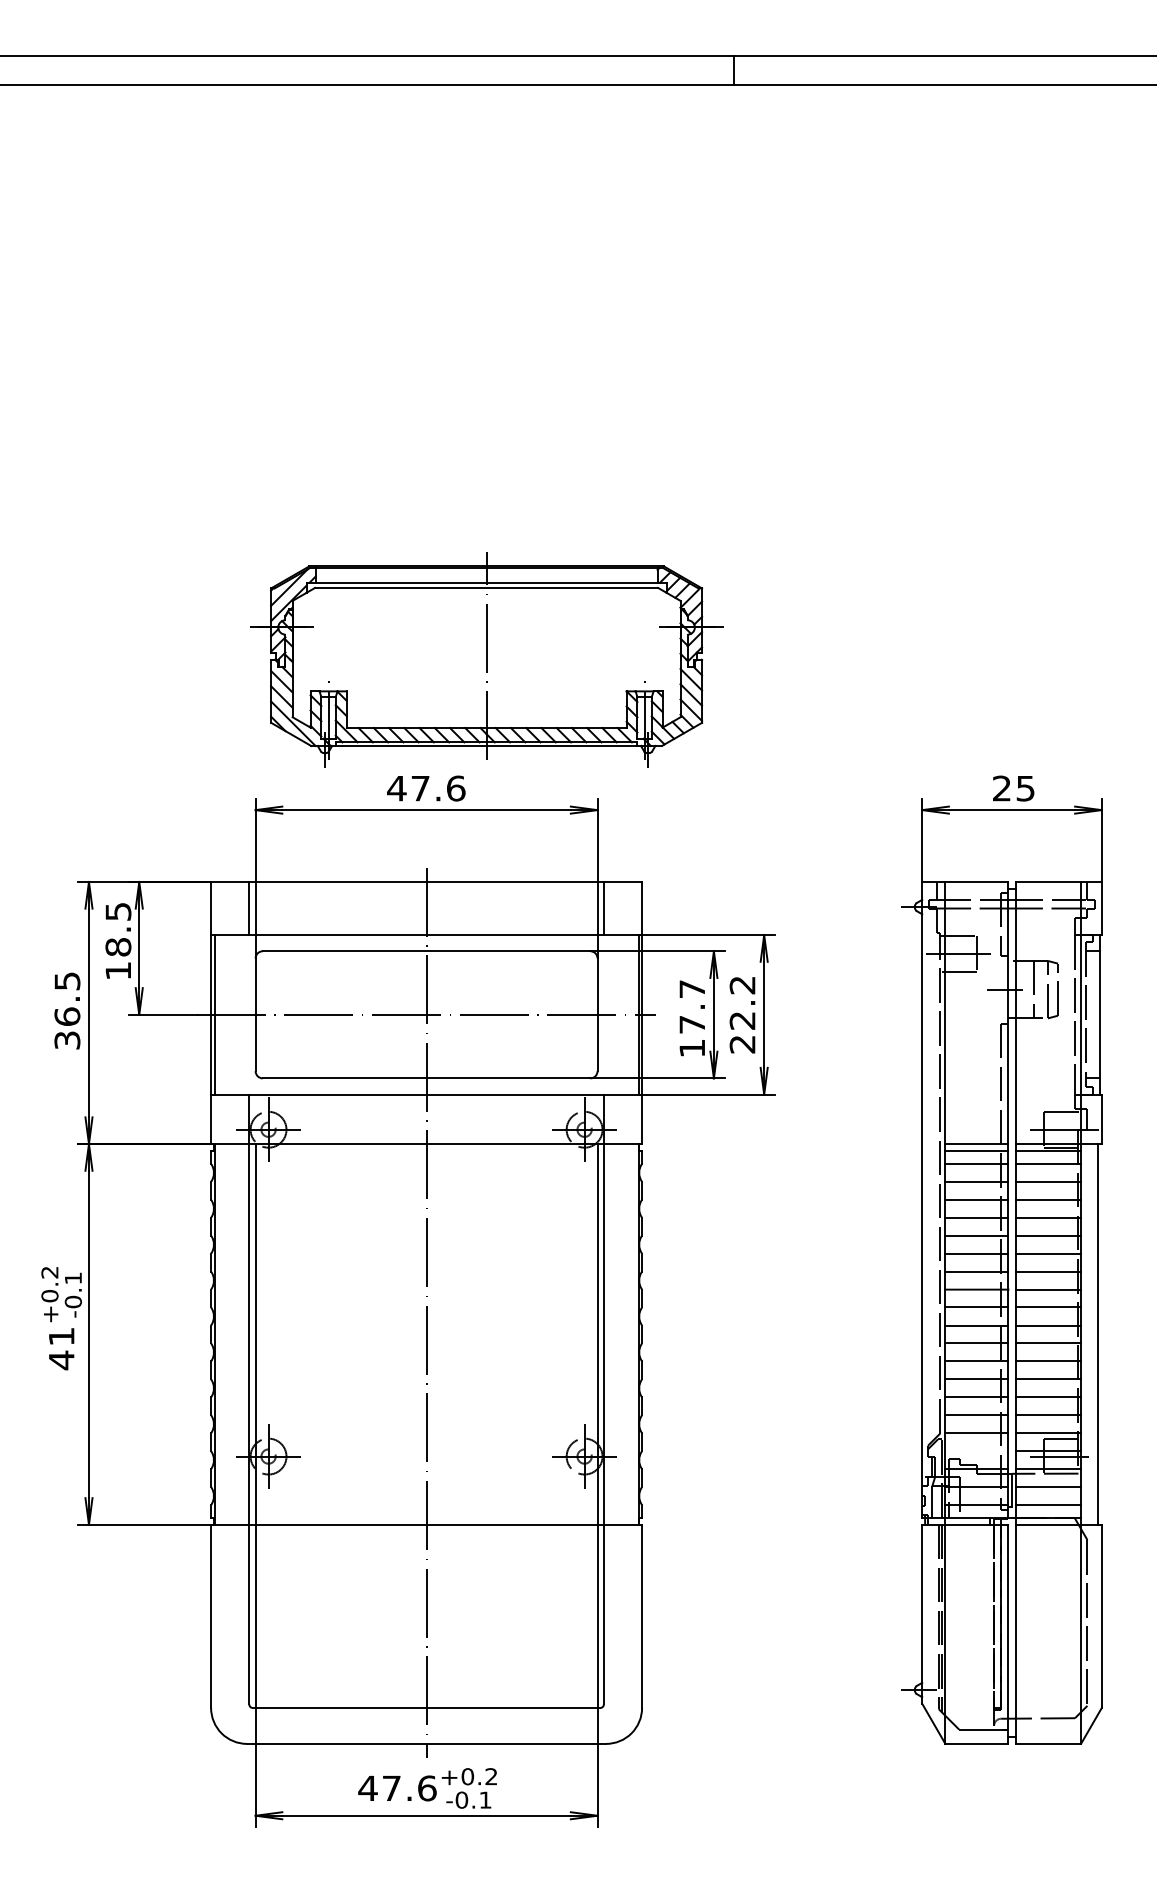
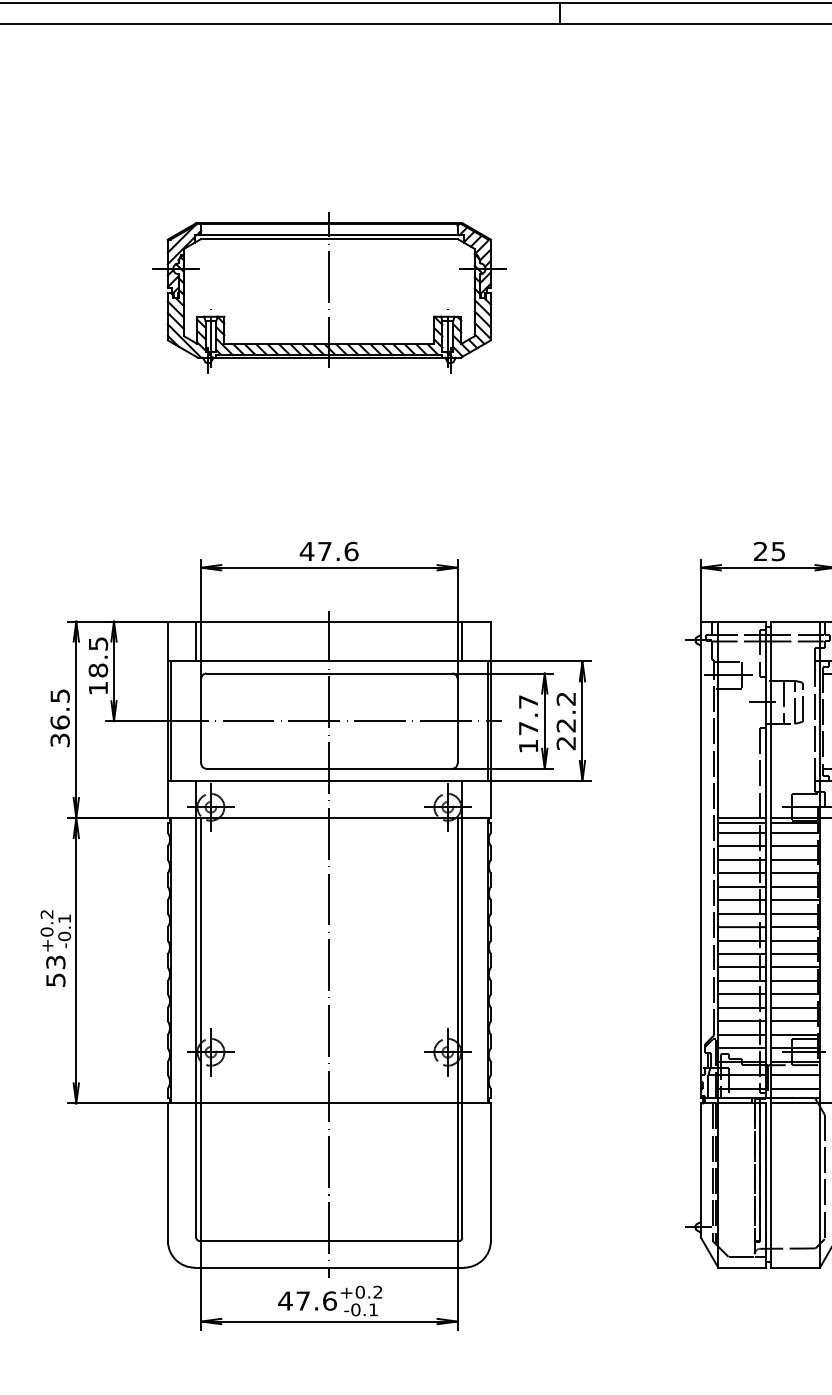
part: (486, 659) -> (329, 292), moved
text: (61, 1348) -> (55, 971), 41 -> 53
line: (976, 1451) -> (741, 1048), added

